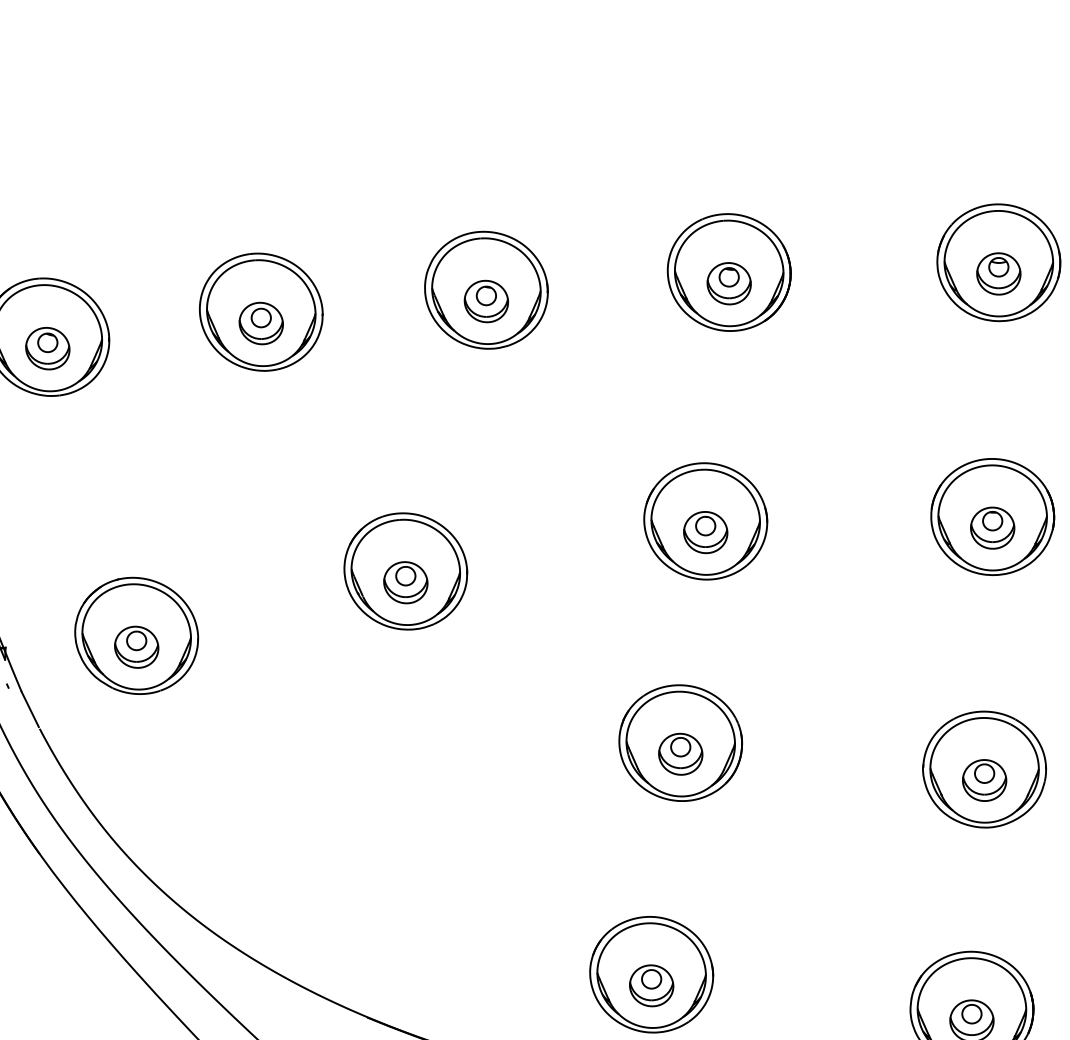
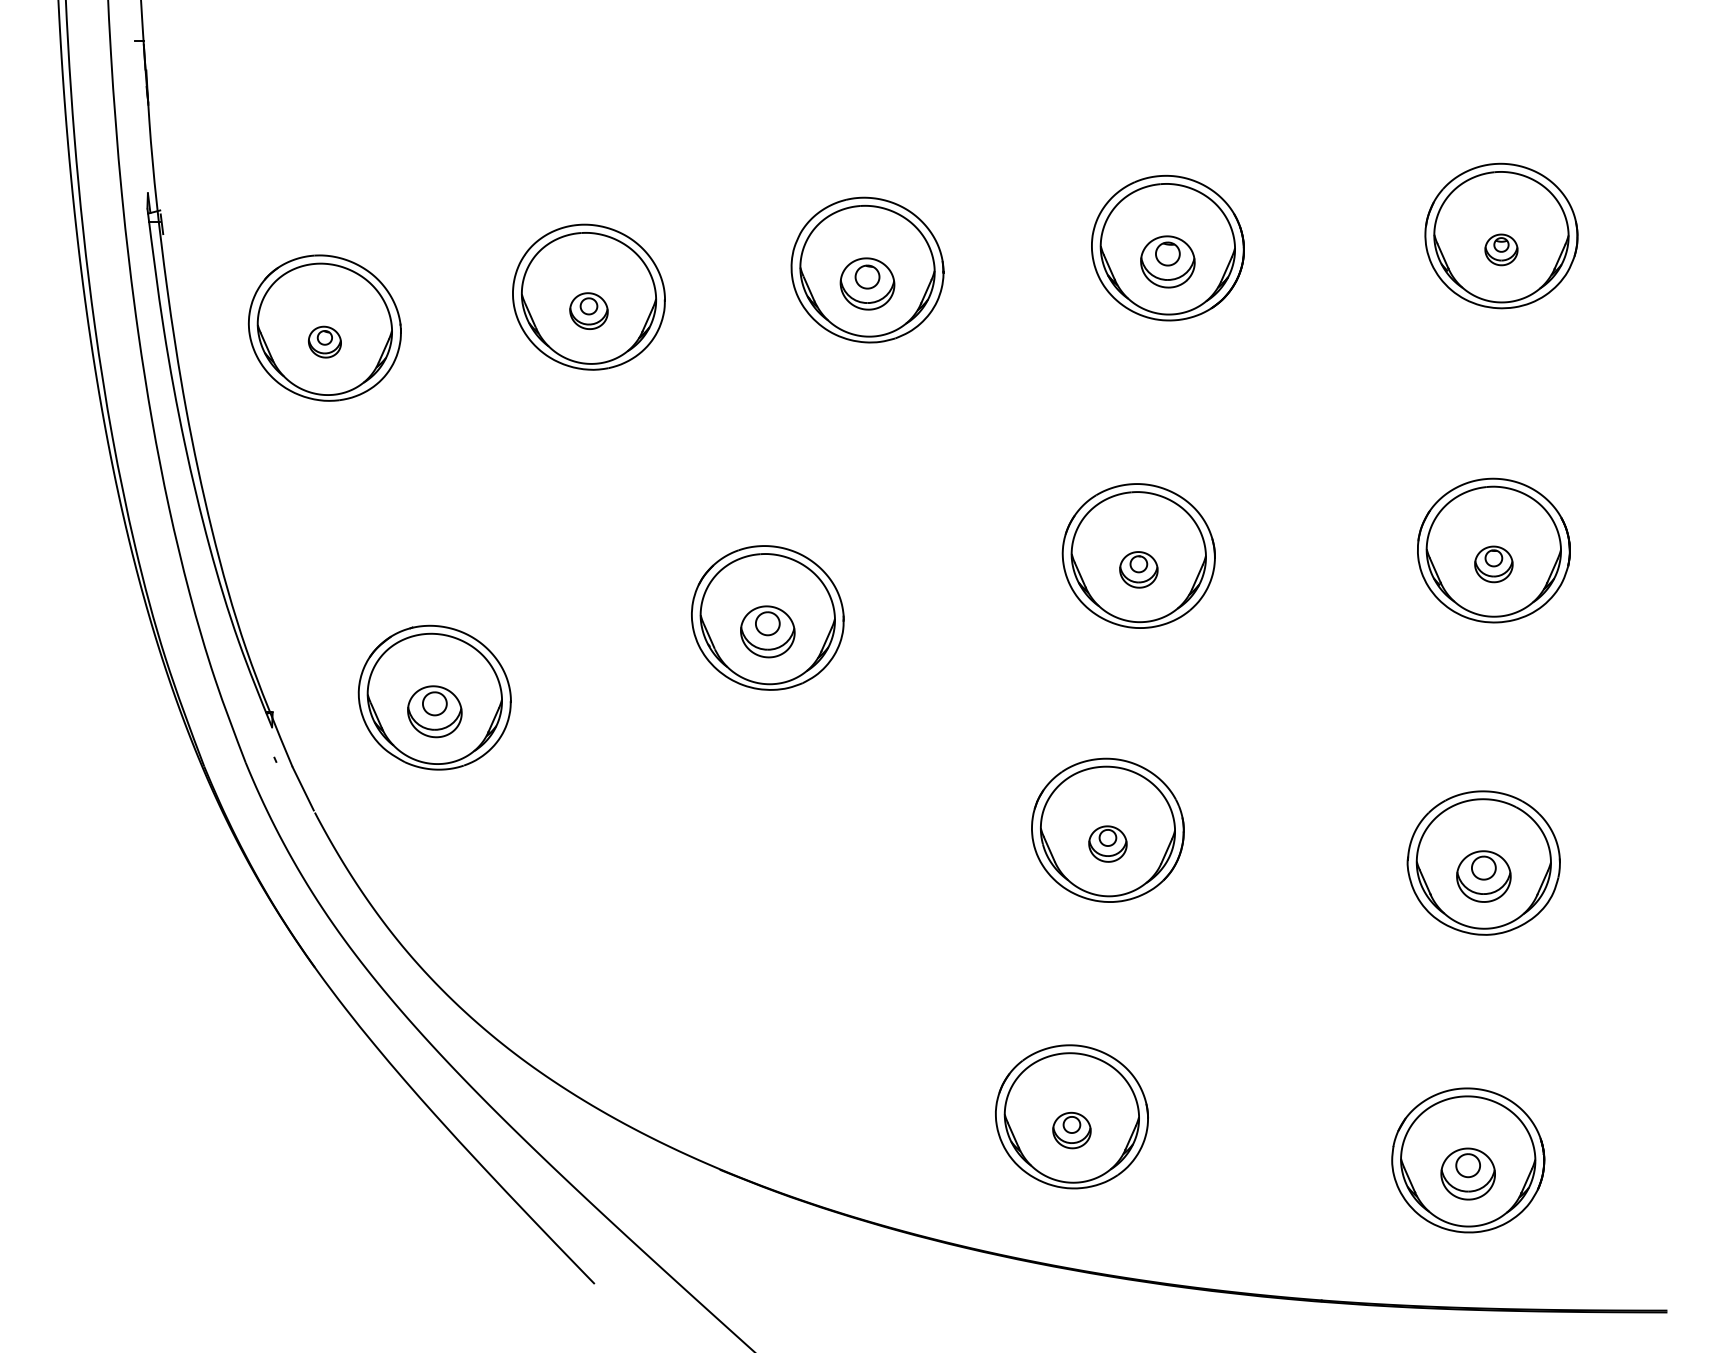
part: (998, 273) -> (1501, 249), size x0.6
part: (260, 322) -> (588, 310), size x0.7
part: (47, 348) -> (324, 341), size x0.6
part: (992, 528) -> (1493, 564), size x0.7
part: (705, 532) -> (1138, 569), size x0.7
part: (680, 753) -> (1107, 843), size x0.7
part: (651, 985) -> (1071, 1130), size x0.7

